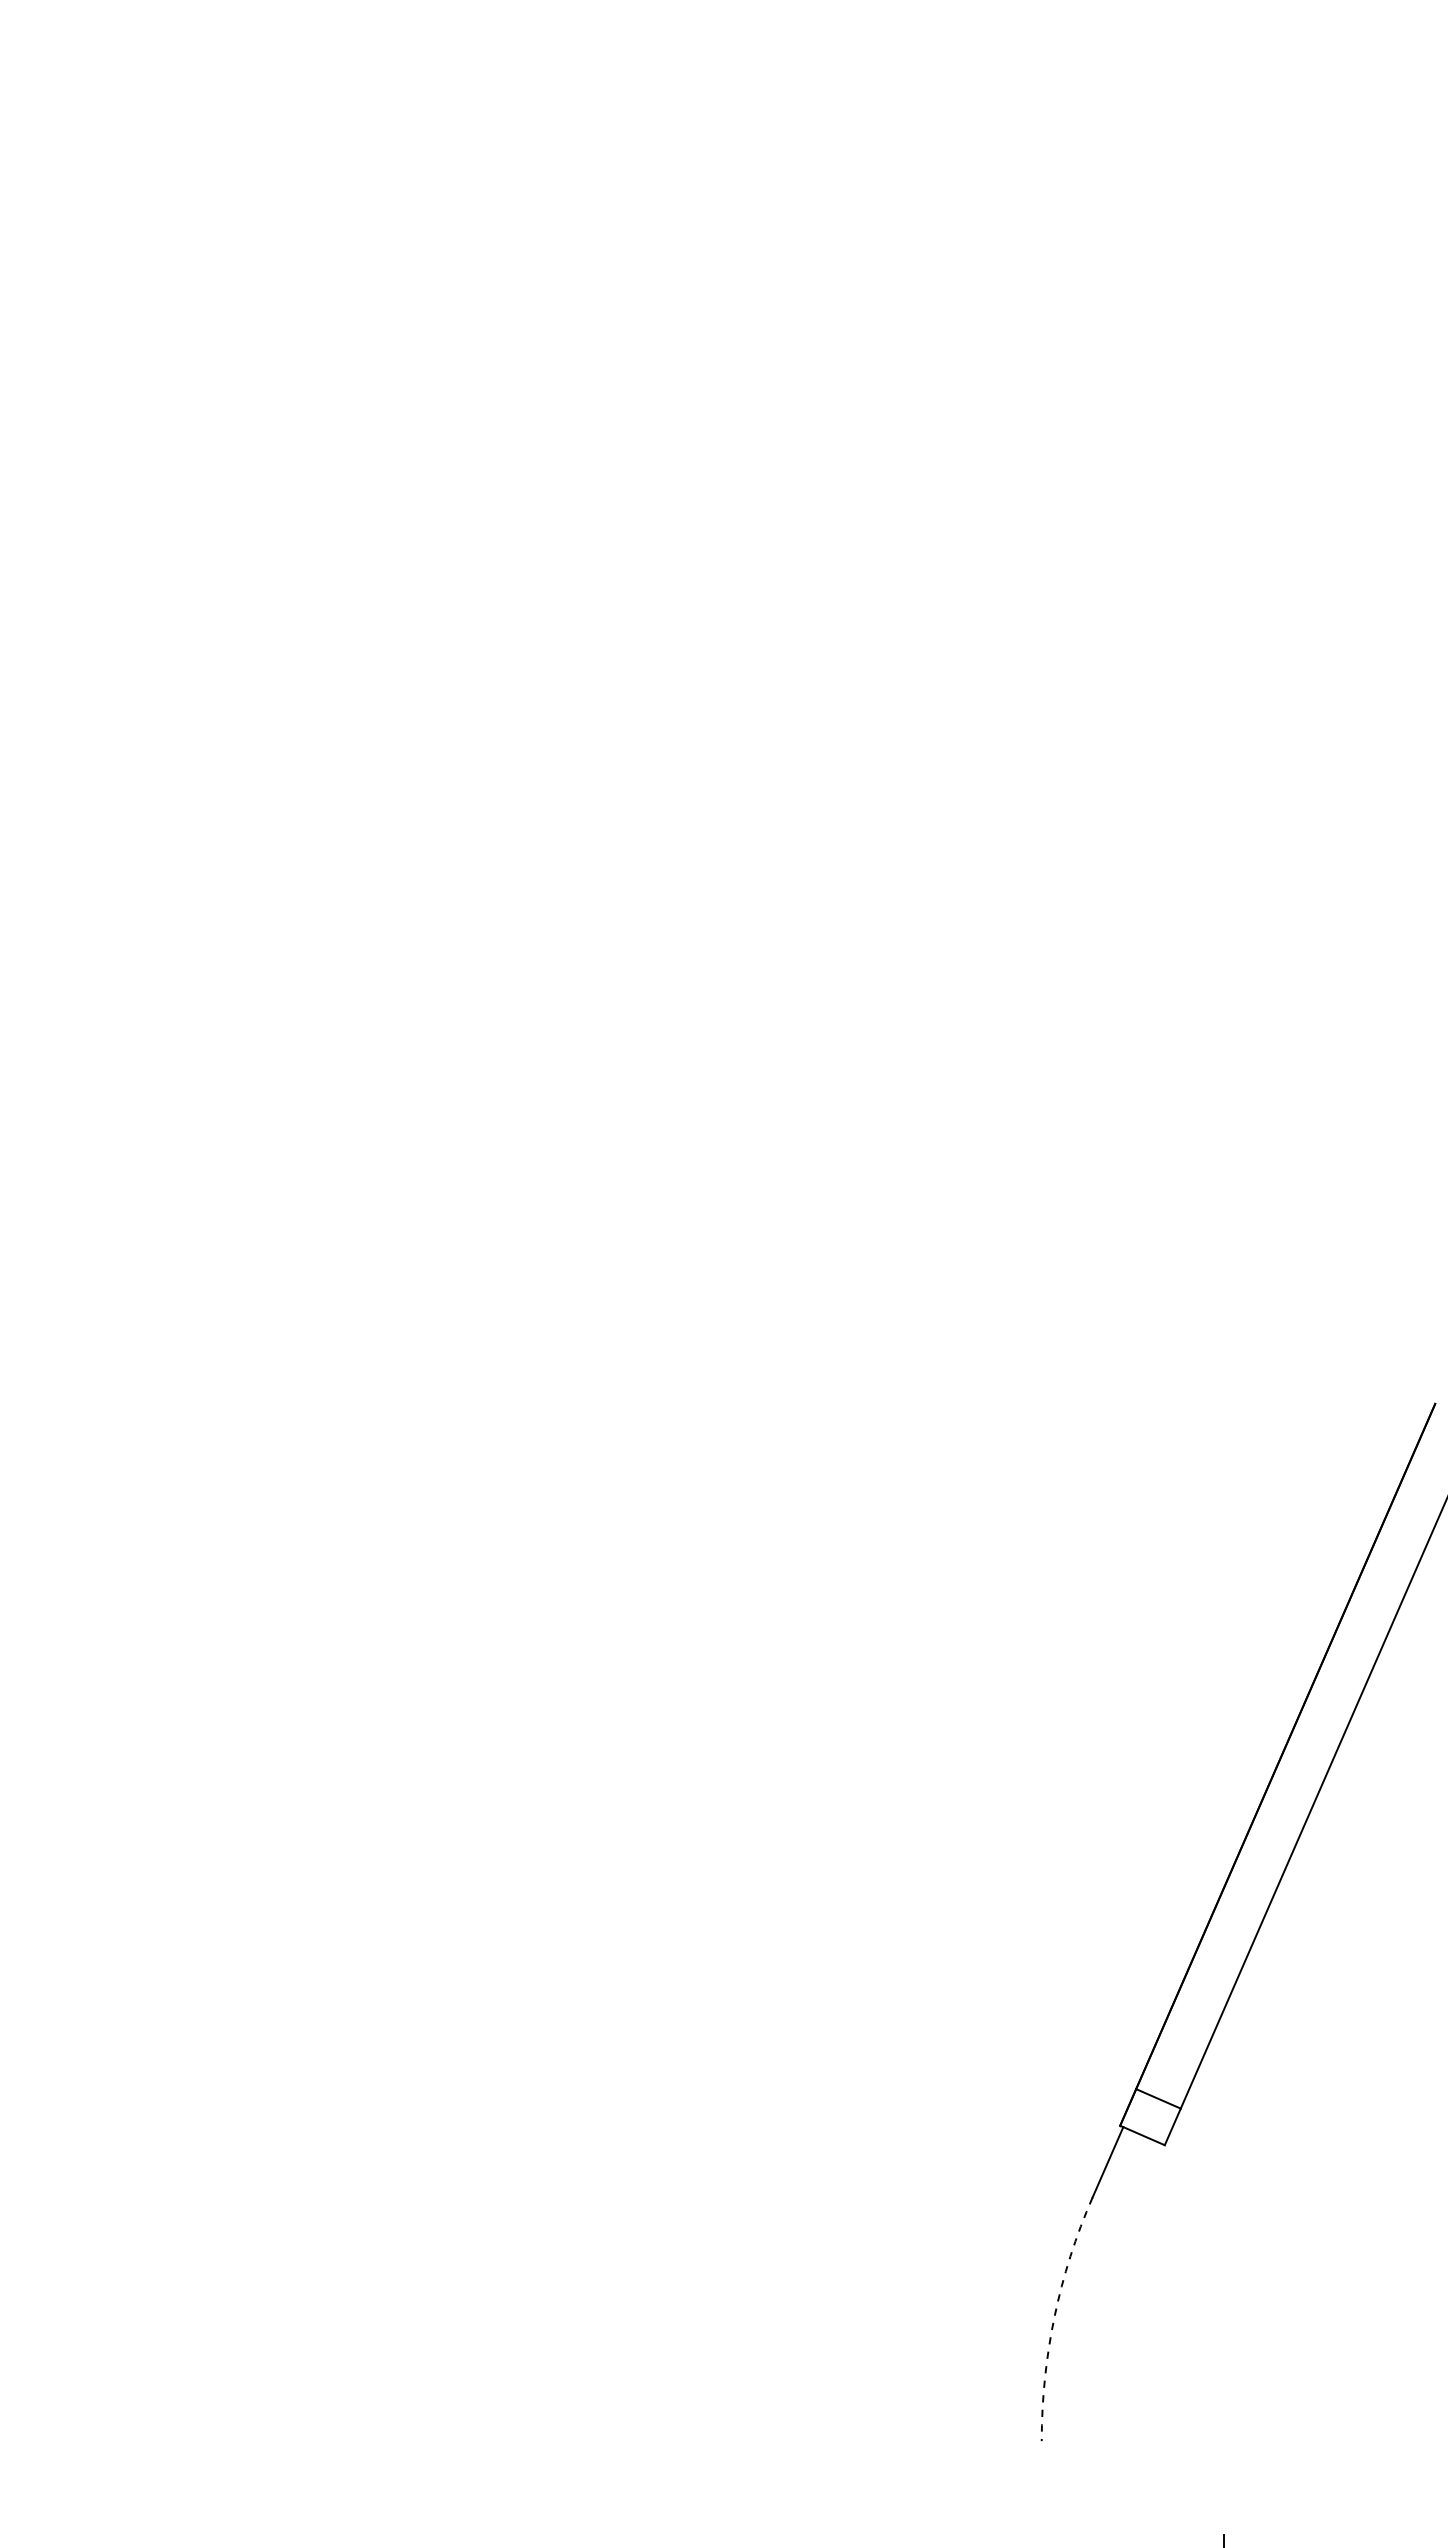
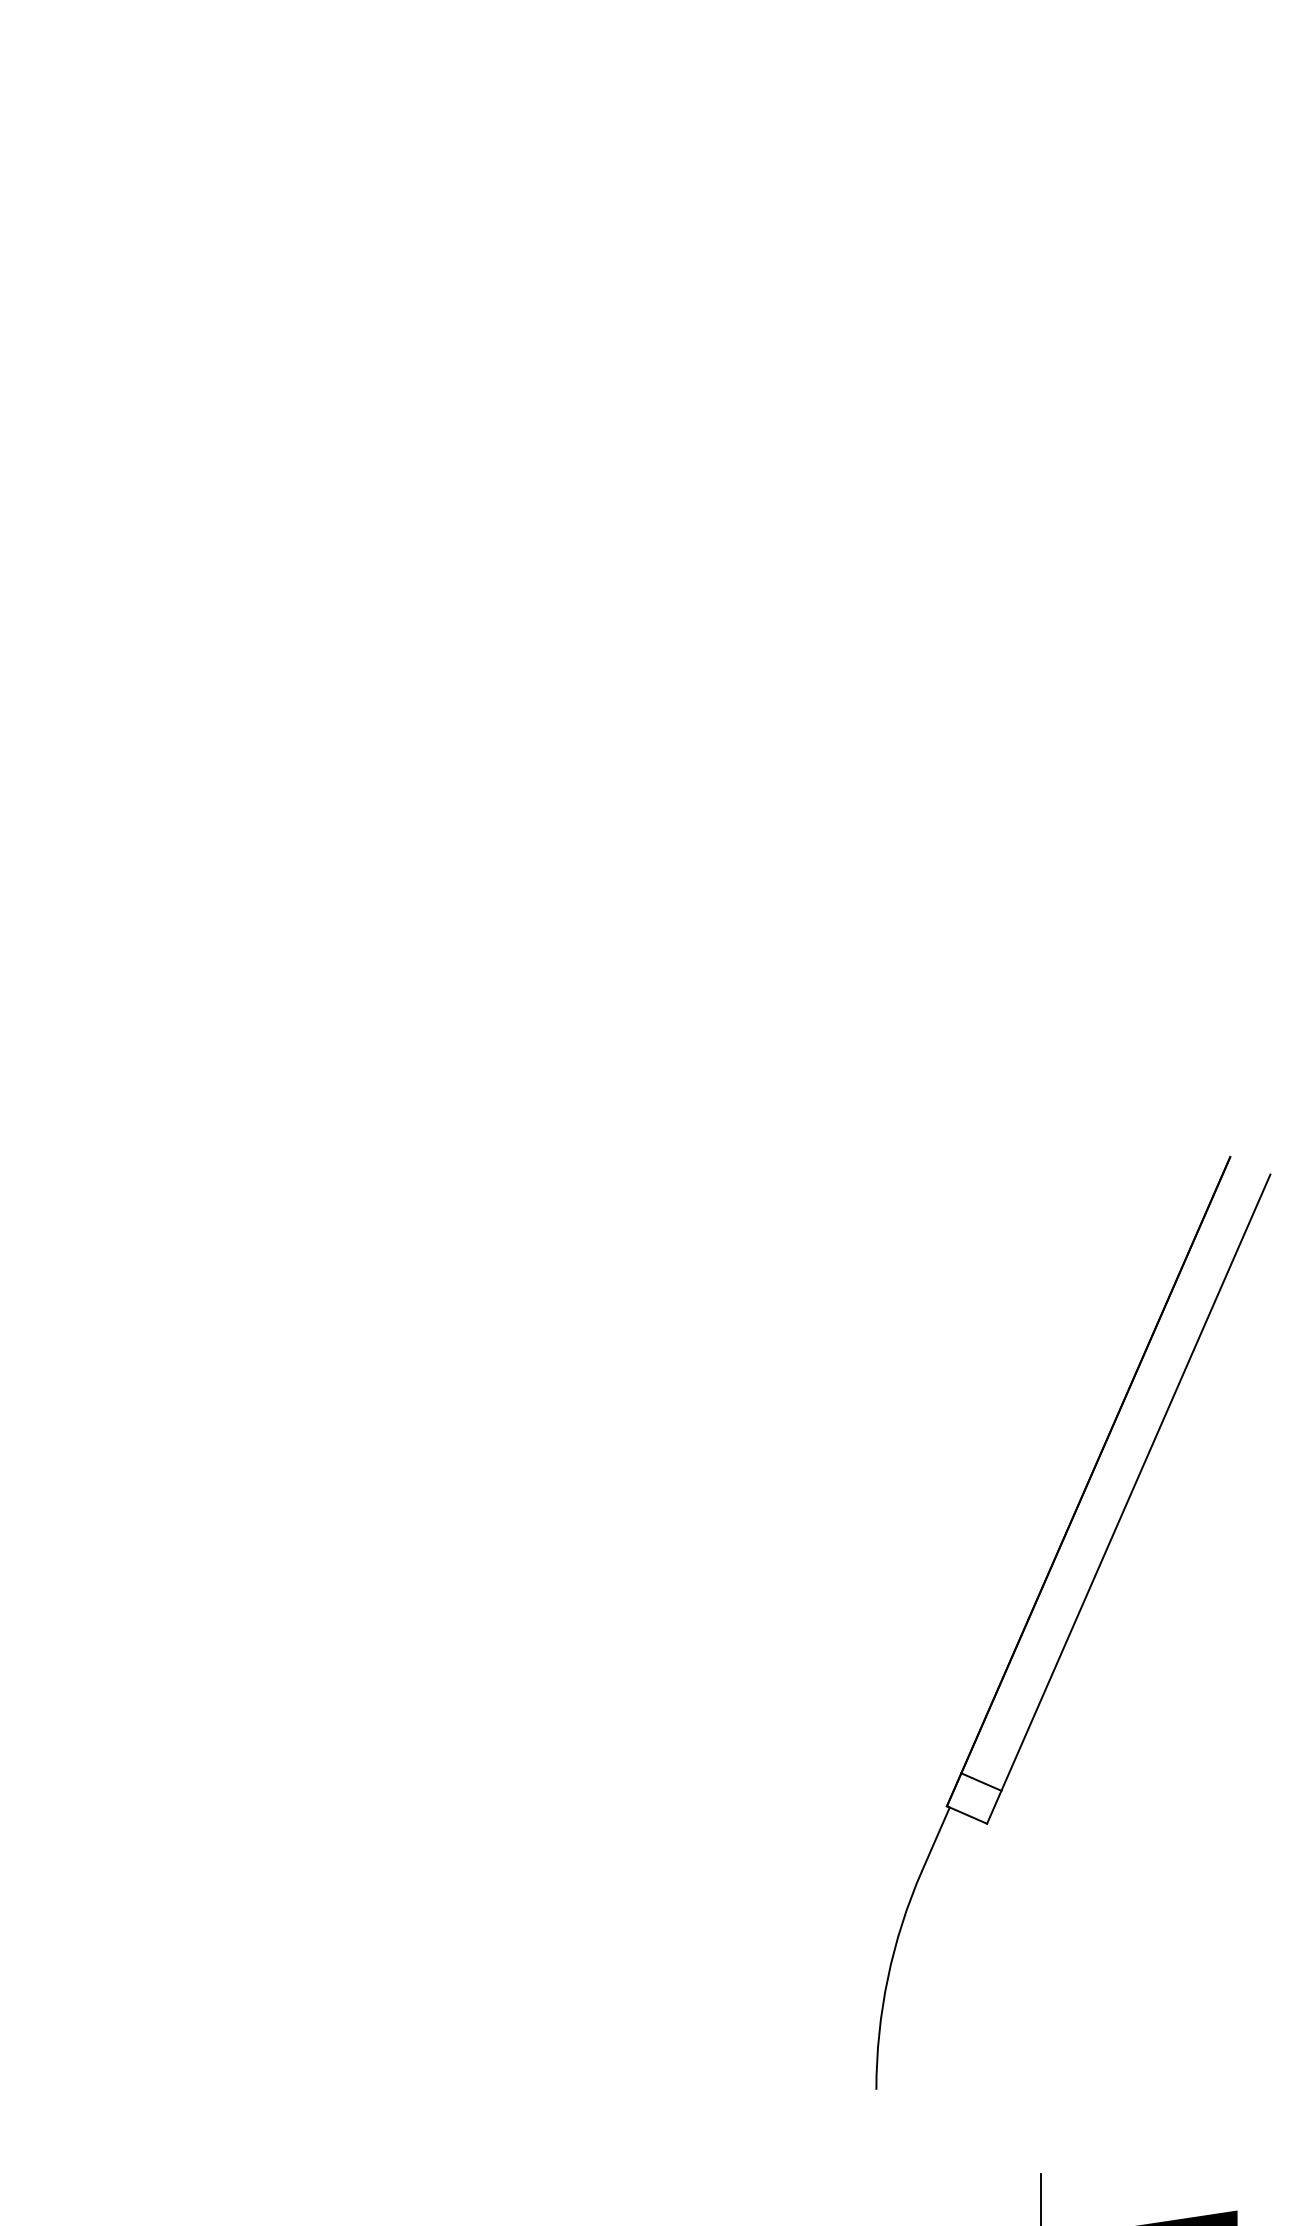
arc: (1054, 2316) -> (887, 1977), dashed -> solid

